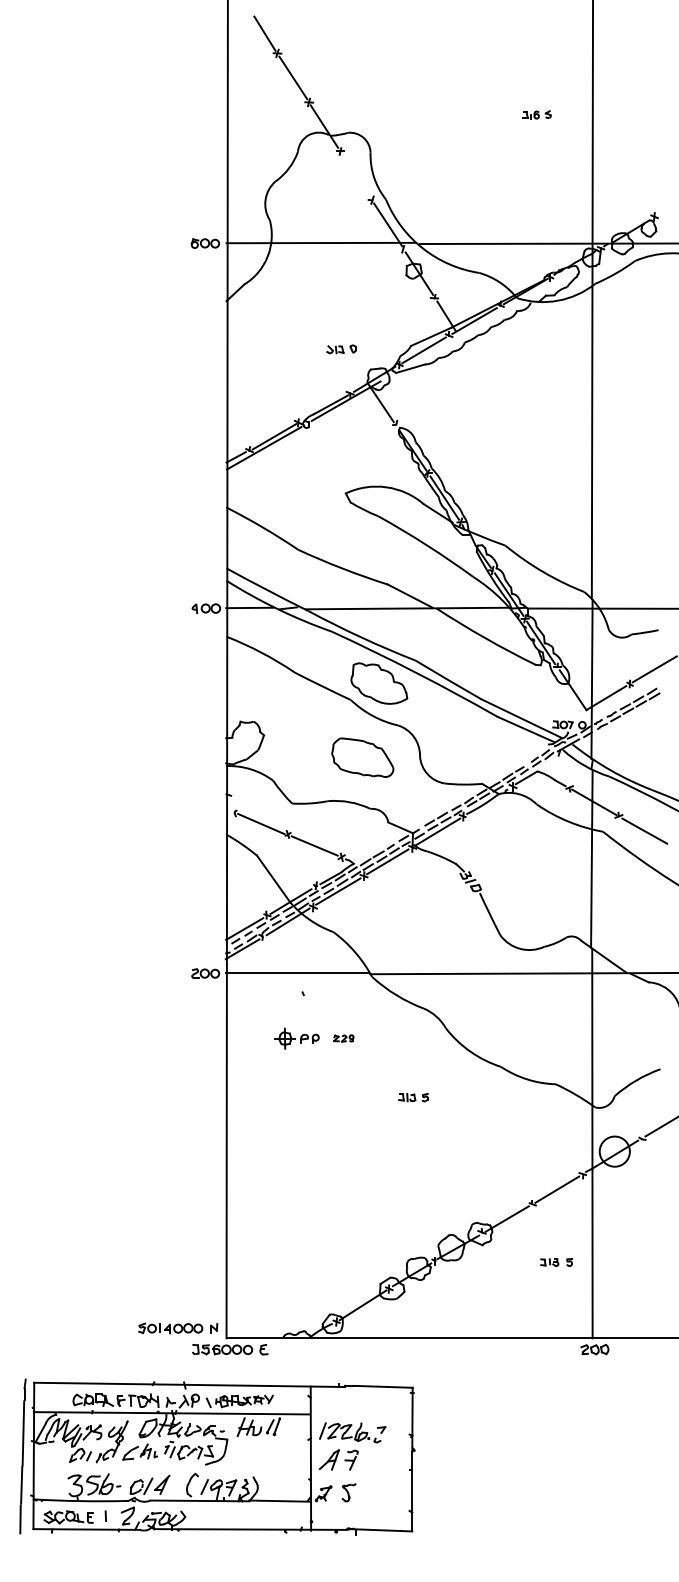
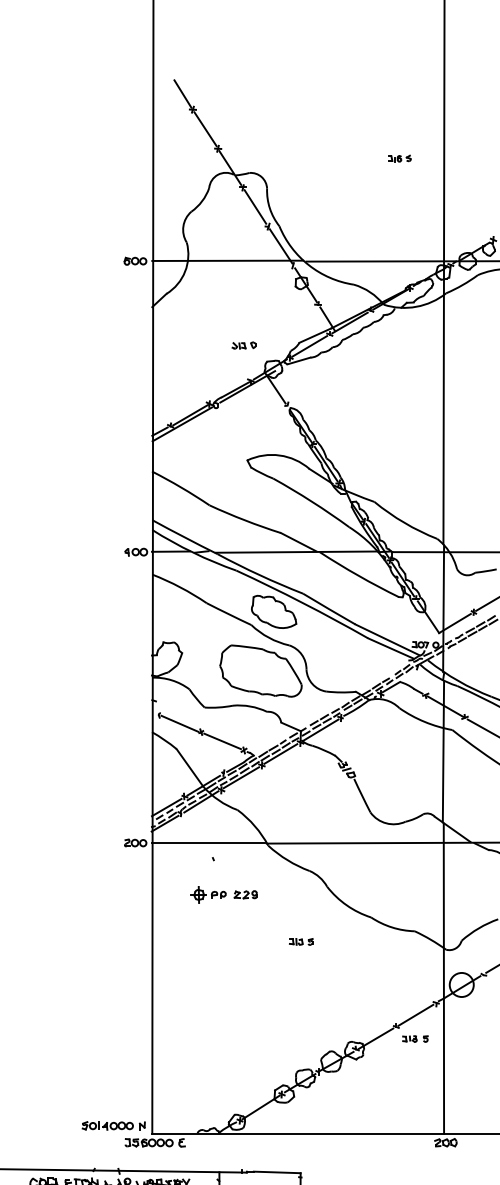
line: (355, 175) -> (255, 206), added
part: (362, 757) -> (260, 670), size x1.67
part: (343, 1038) -> (245, 894), size x1.43
part: (556, 1262) -> (415, 1039), moved

